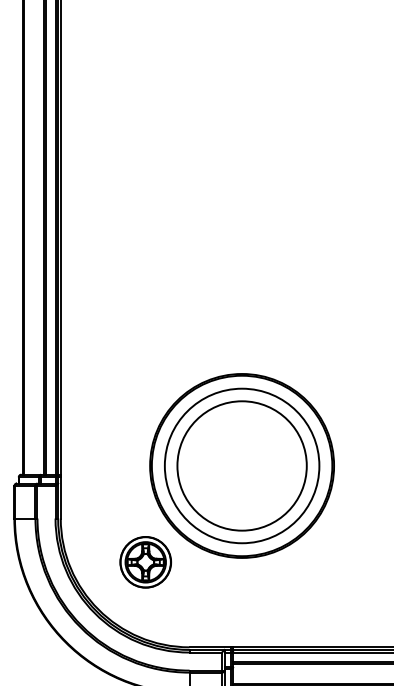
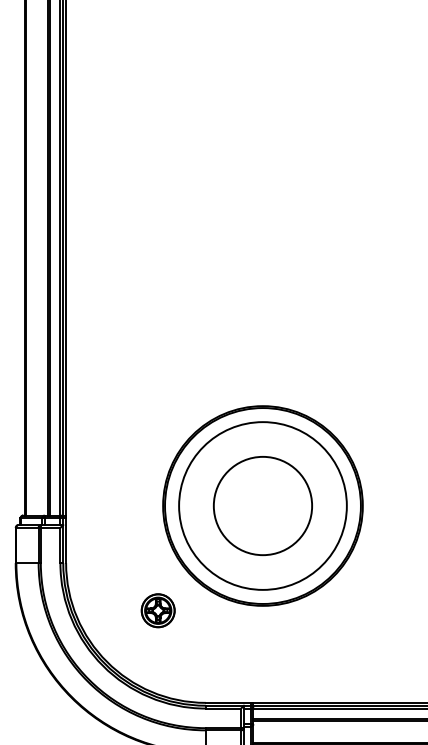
circle: (241, 465) -> (262, 505), size x0.7
part: (144, 562) -> (157, 610), size x0.6

